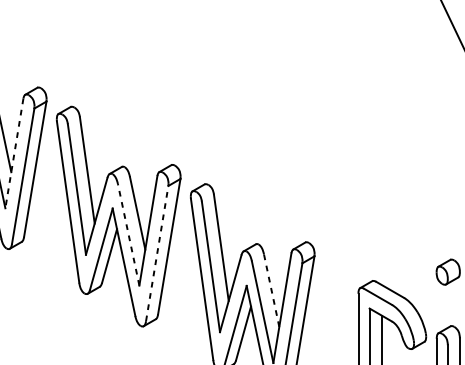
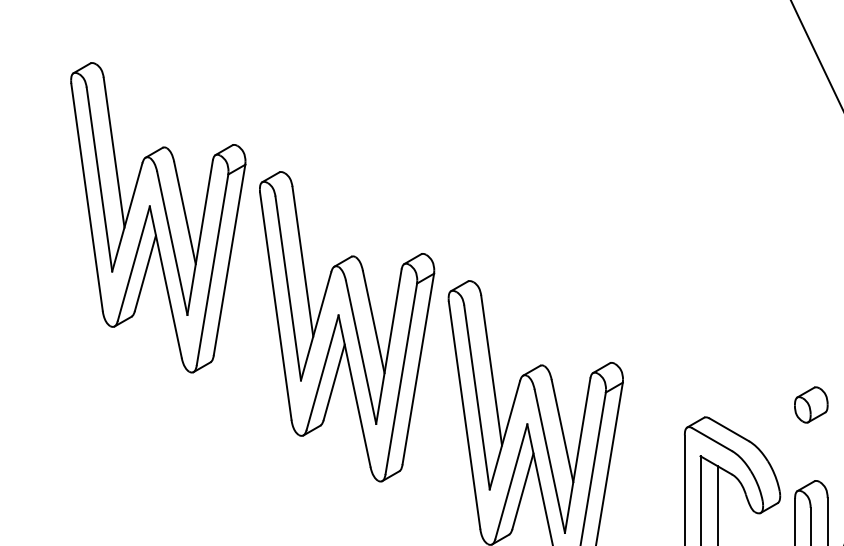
line: (14, 153) -> (200, 238), dashed -> solid
line: (128, 234) -> (360, 351), dashed -> solid
line: (157, 253) -> (401, 378), dashed -> solid
line: (271, 290) -> (562, 430), dashed -> solid

